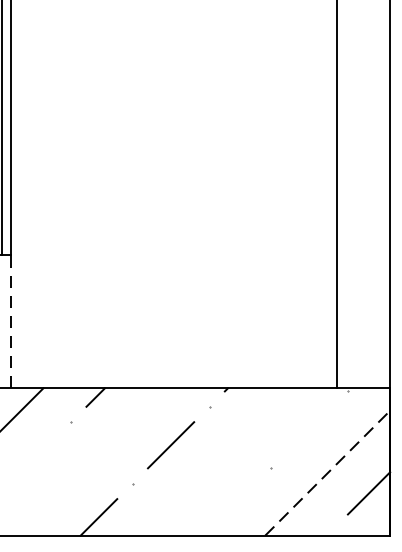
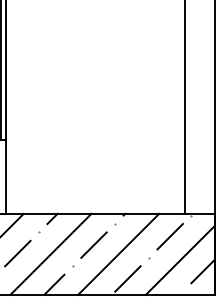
line: (12, 322) -> (6, 177), dashed -> solid
line: (308, 429) -> (169, 236), added
line: (32, 460) -> (17, 253), added
line: (91, 460) -> (50, 253), added
line: (215, 460) -> (118, 253), added
line: (328, 473) -> (180, 260), dashed -> solid
line: (231, 505) -> (127, 278), added

